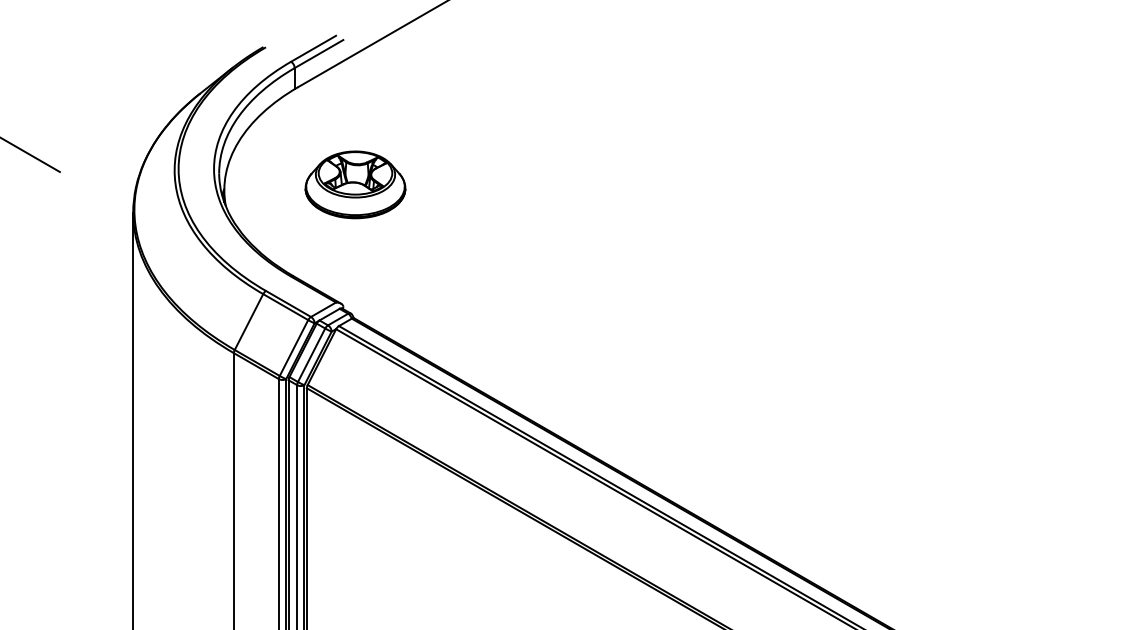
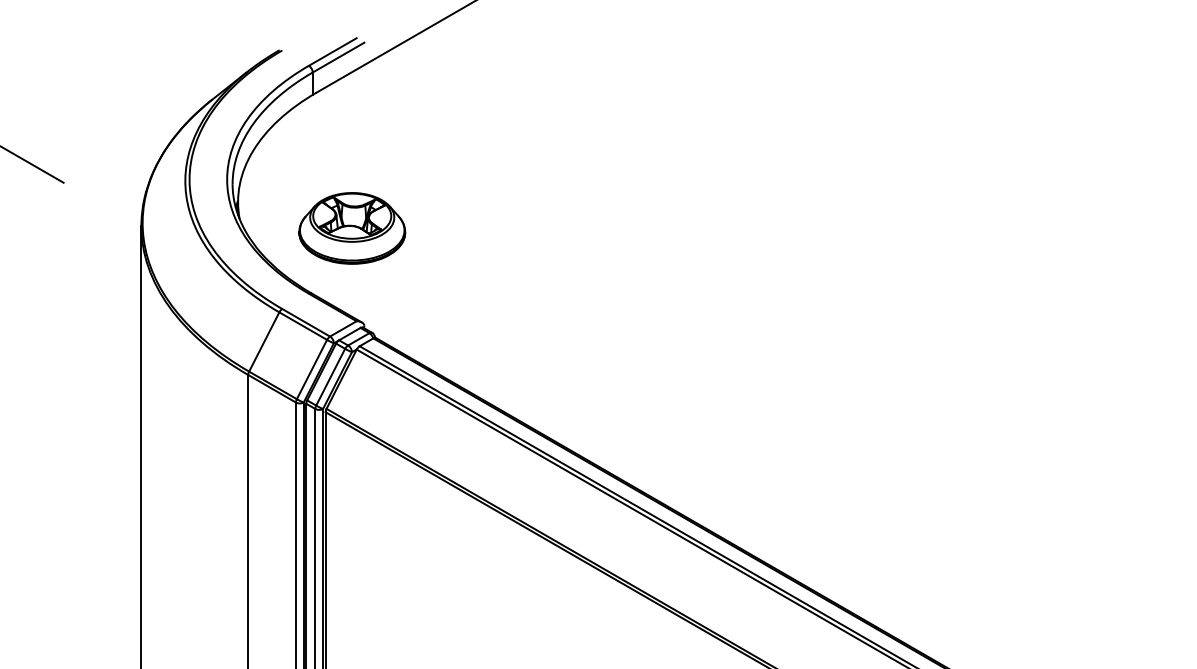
part: (355, 184) -> (352, 228), moved

